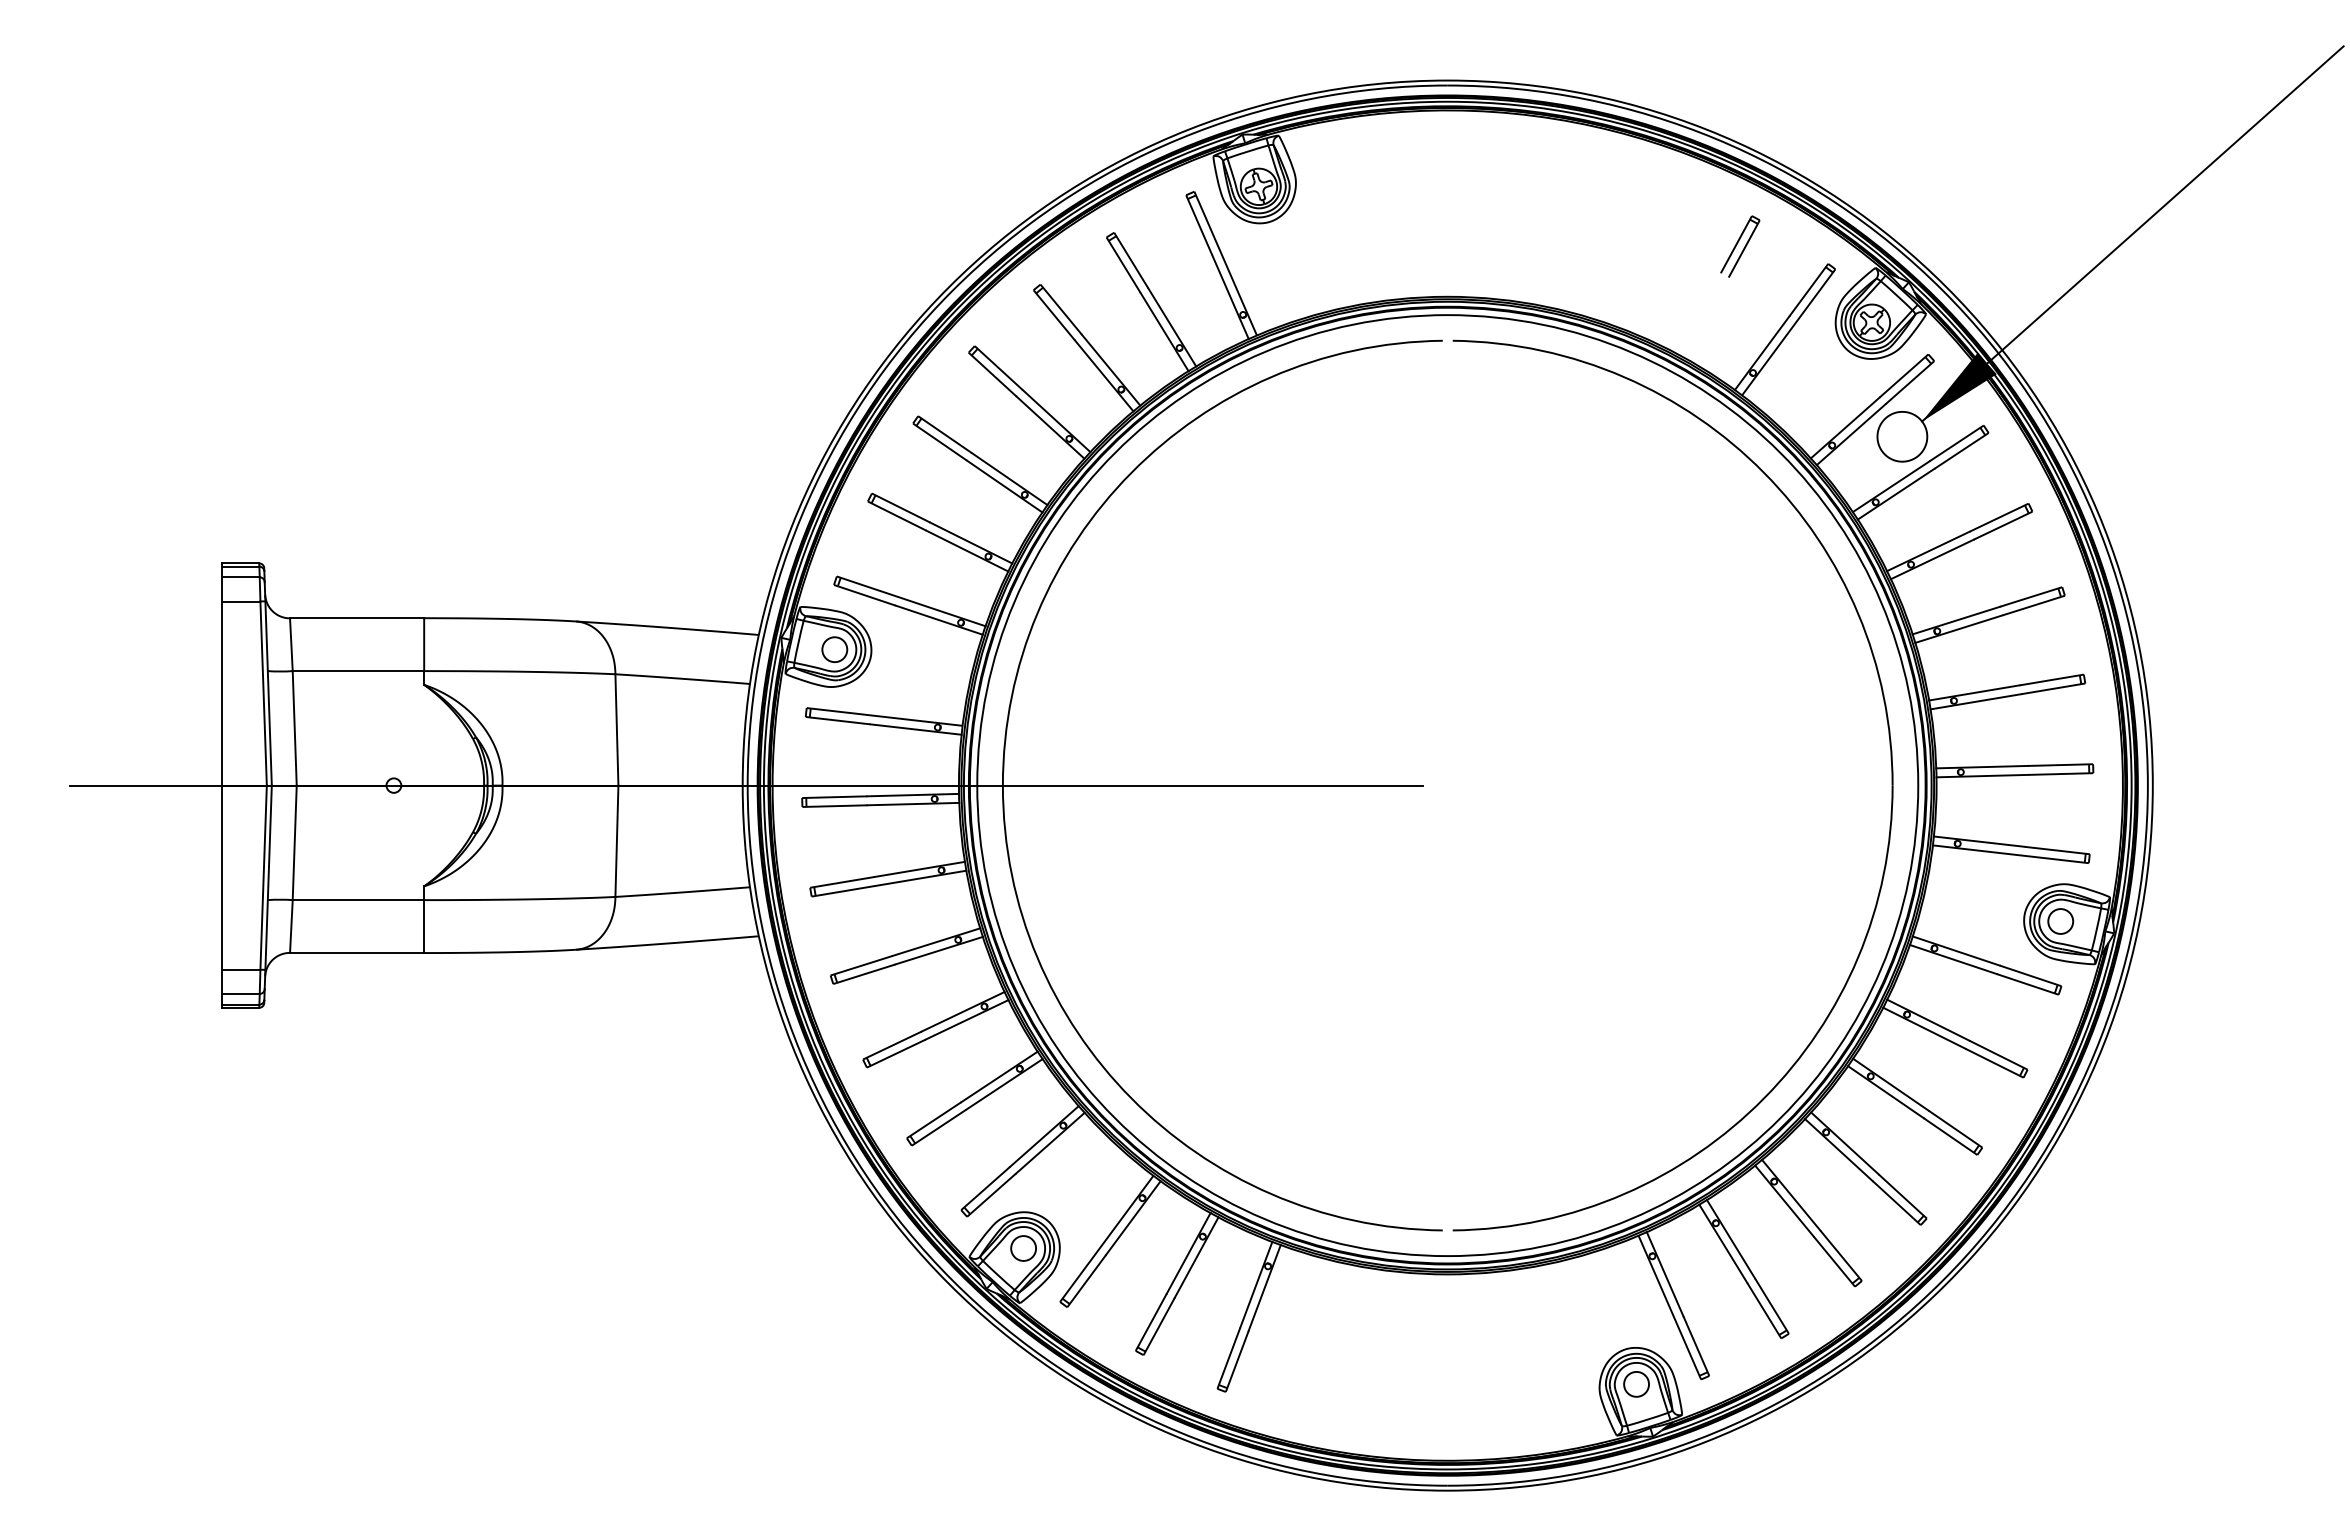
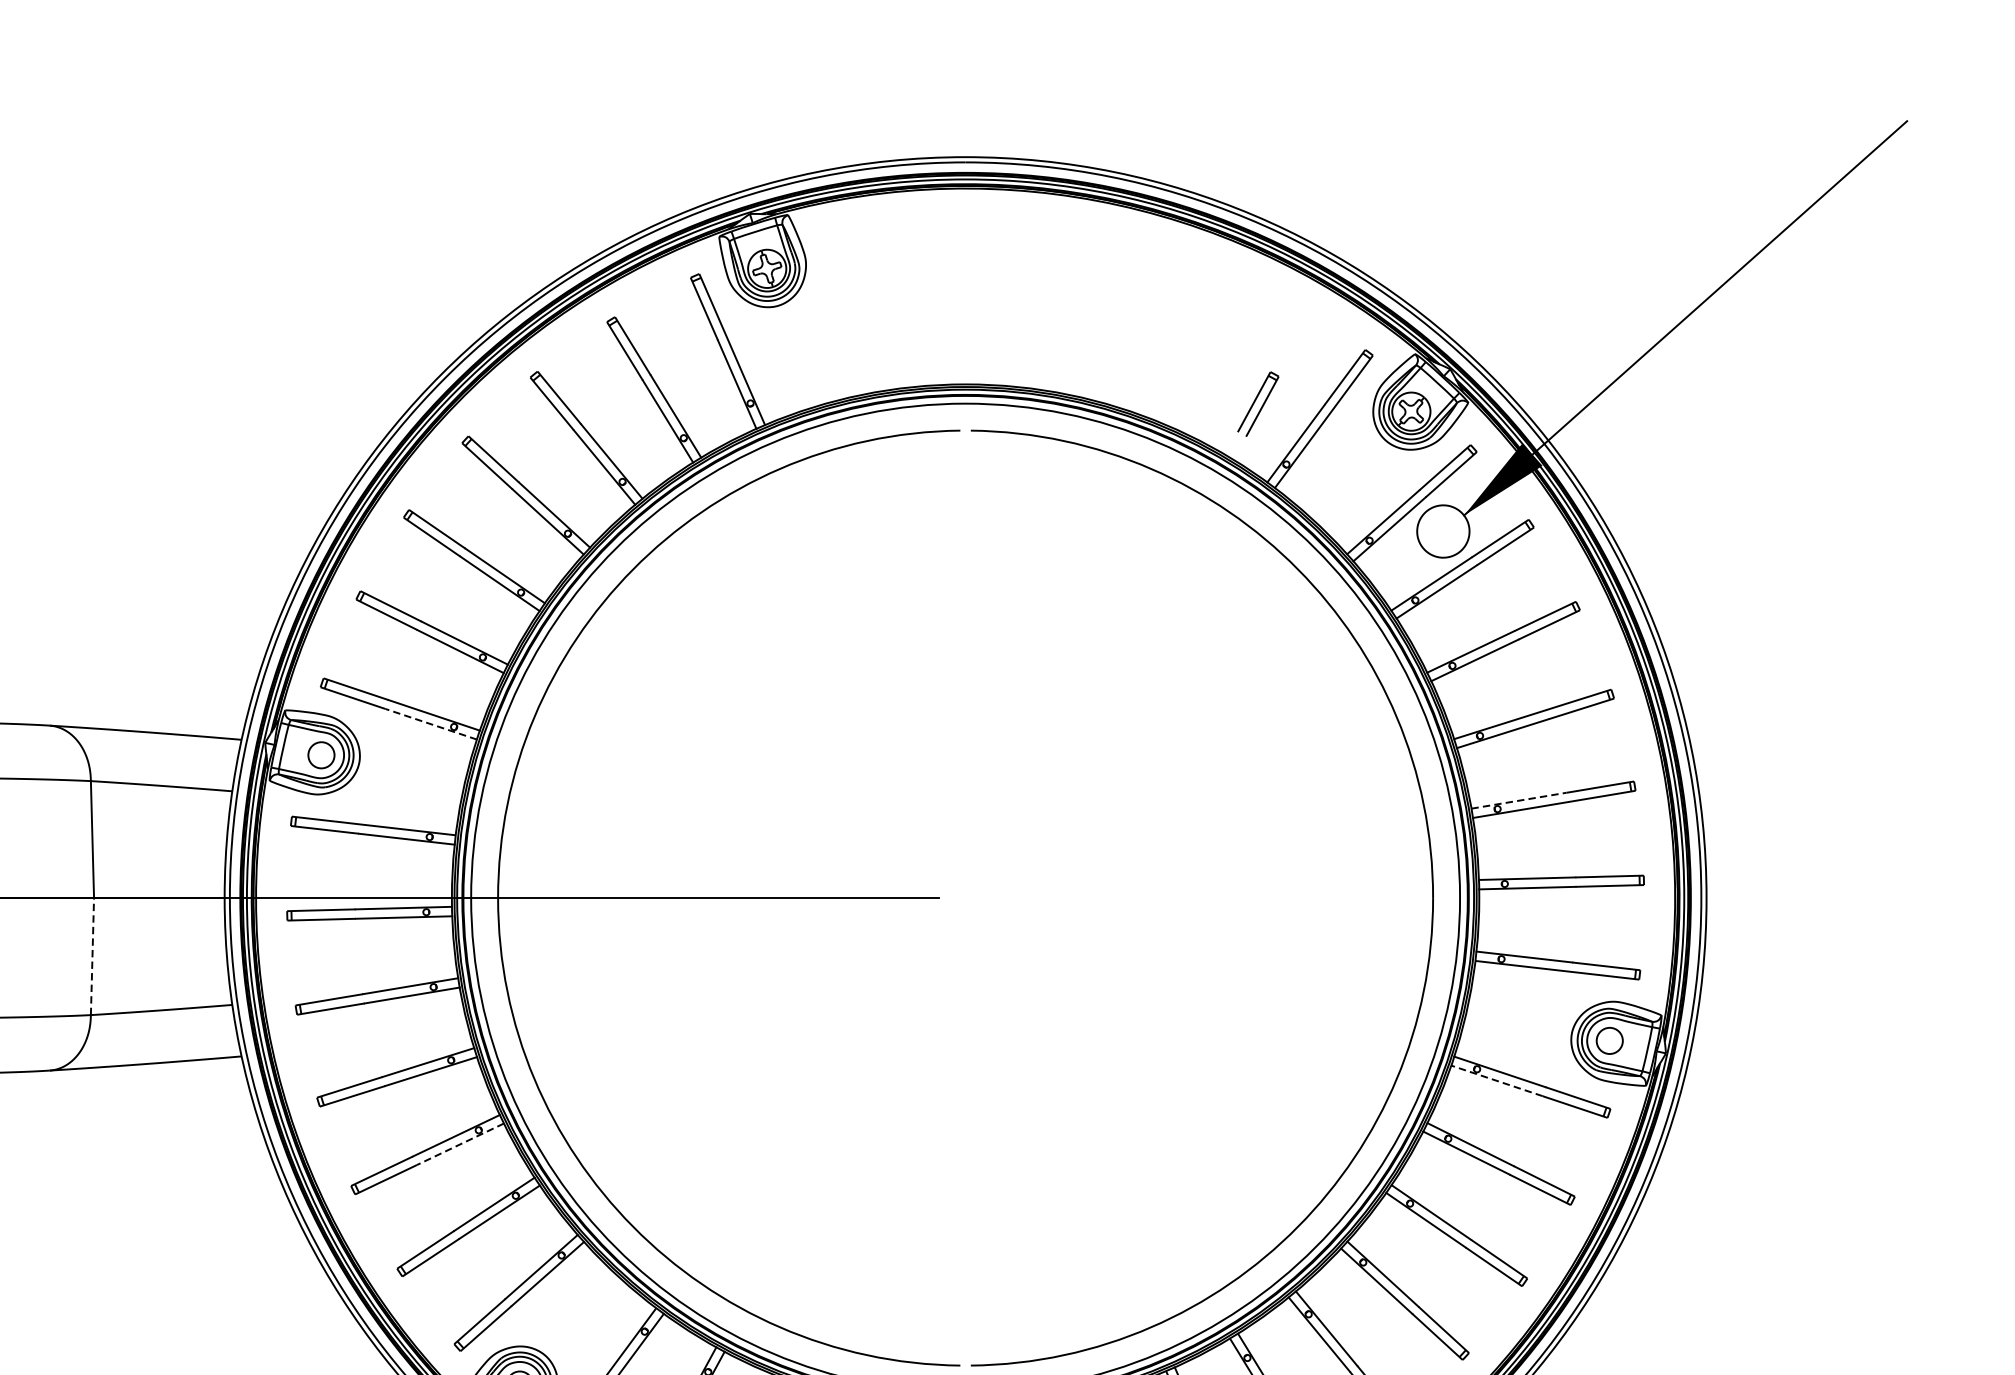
part: (1740, 246) -> (1258, 404), moved
line: (939, 620) -> (431, 724), solid -> dashed
line: (1974, 692) -> (1519, 800), solid -> dashed
line: (616, 841) -> (92, 956), solid -> dashed
line: (1953, 959) -> (1497, 1080), solid -> dashed
line: (967, 1019) -> (460, 1143), solid -> dashed

